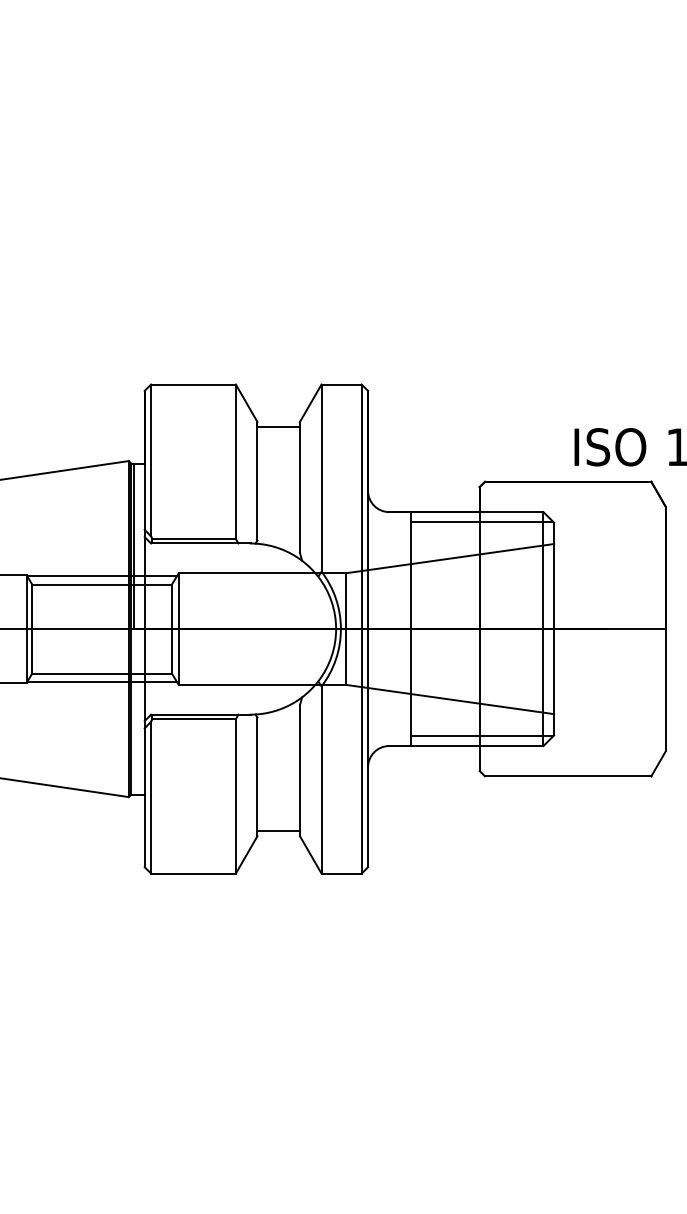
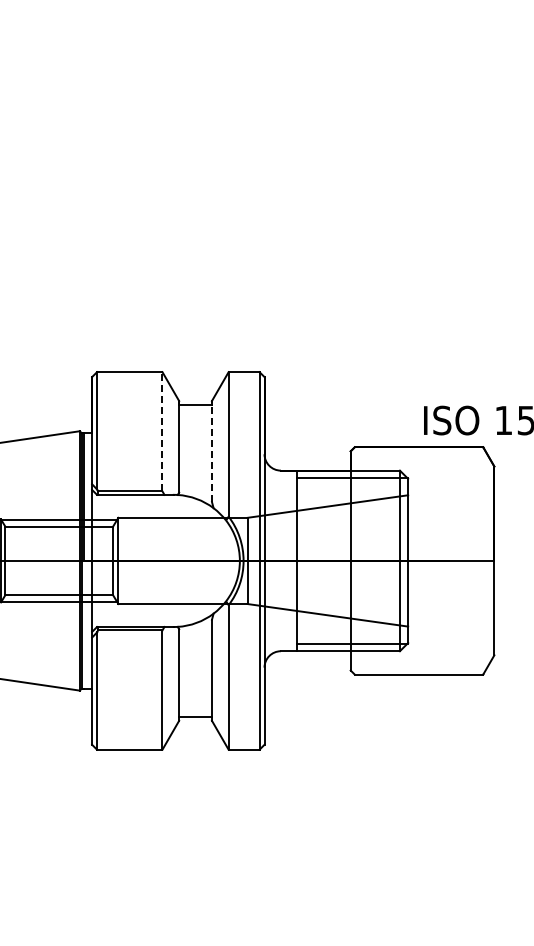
line: (235, 461) -> (162, 431), solid -> dashed
line: (299, 487) -> (211, 451), solid -> dashed

